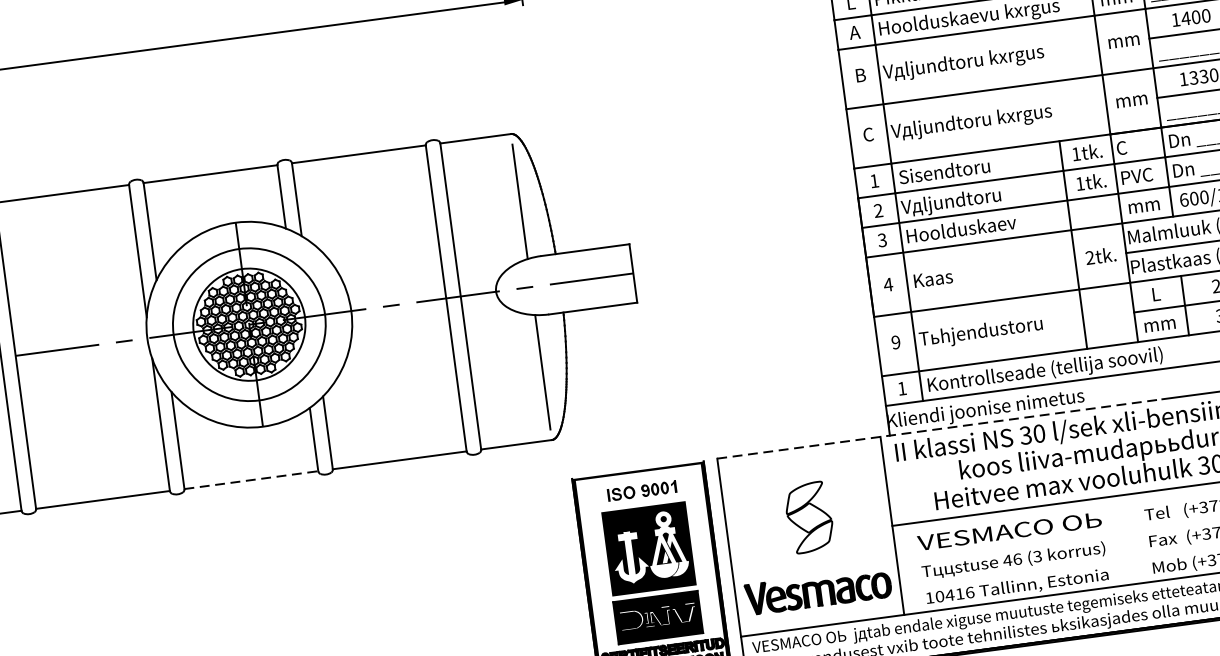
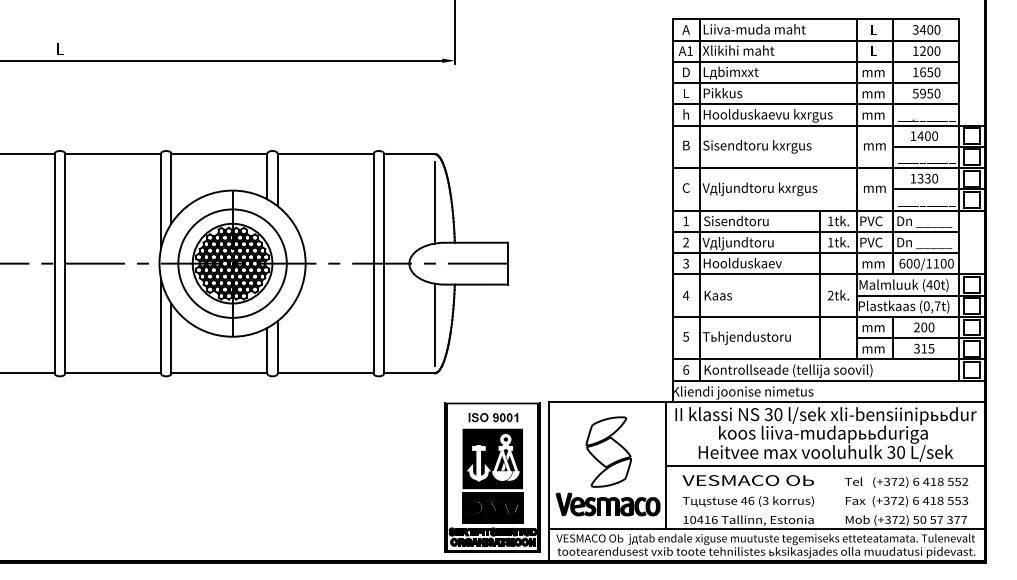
text: (853, 32) -> (685, 114), A -> h
text: (963, 63) -> (759, 146), Vдljundtoru kхrgus -> Sisendtoru kхrgus
text: (1131, 147) -> (870, 221), C -> PVC
text: (1155, 294) -> (873, 327), L -> mm
text: (895, 342) -> (685, 336), 9 -> 5
text: (902, 387) -> (686, 369), 1 -> 6
line: (940, 428) -> (709, 401), dashed -> solid
line: (251, 480) -> (219, 373), dashed -> solid
part: (809, 516) -> (608, 451), size x1.43

